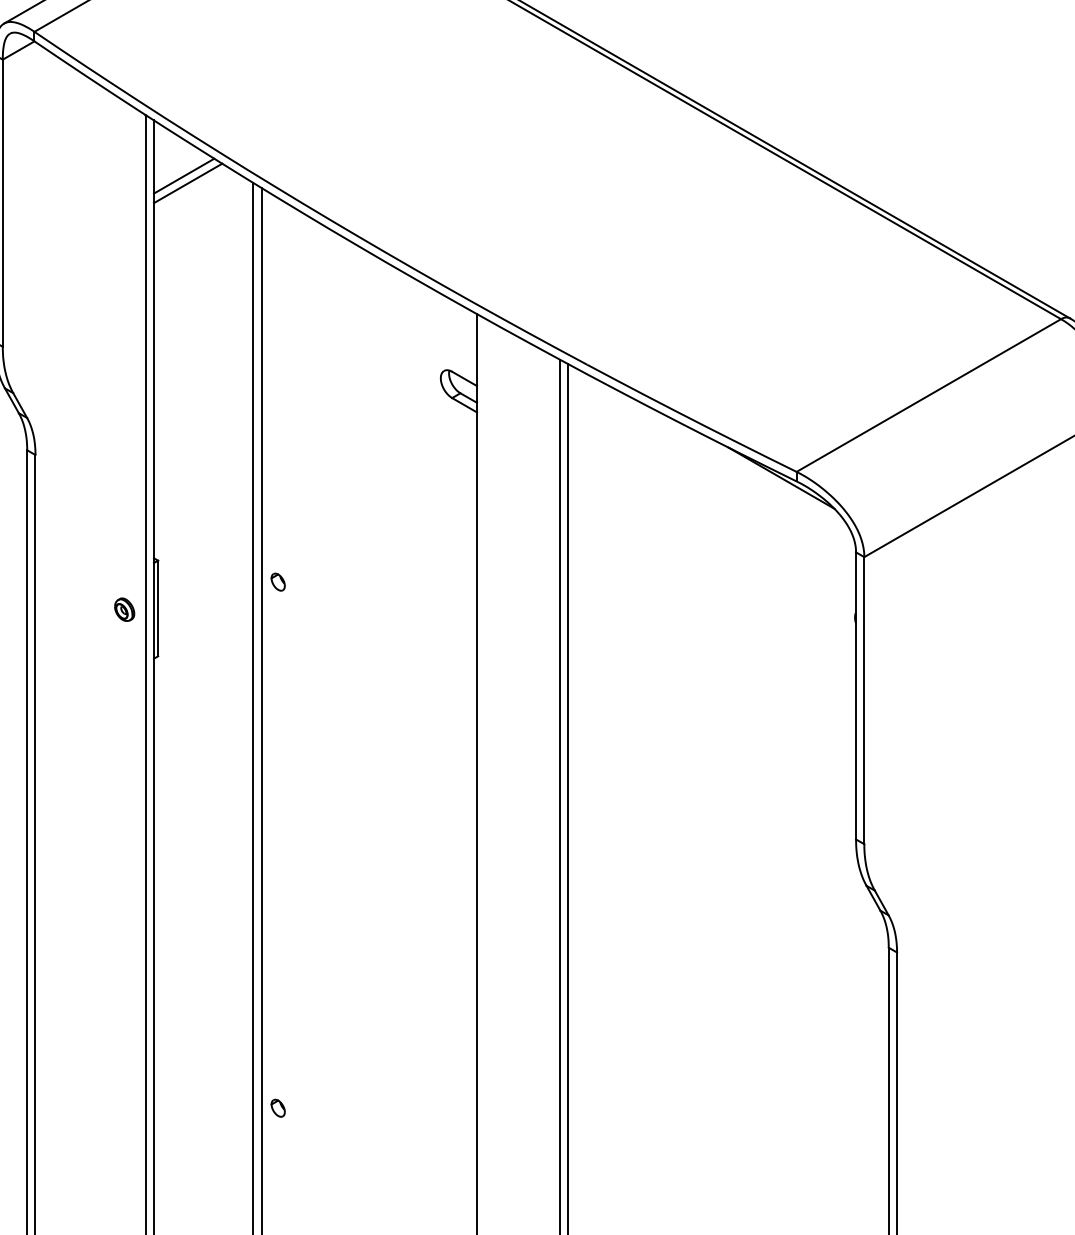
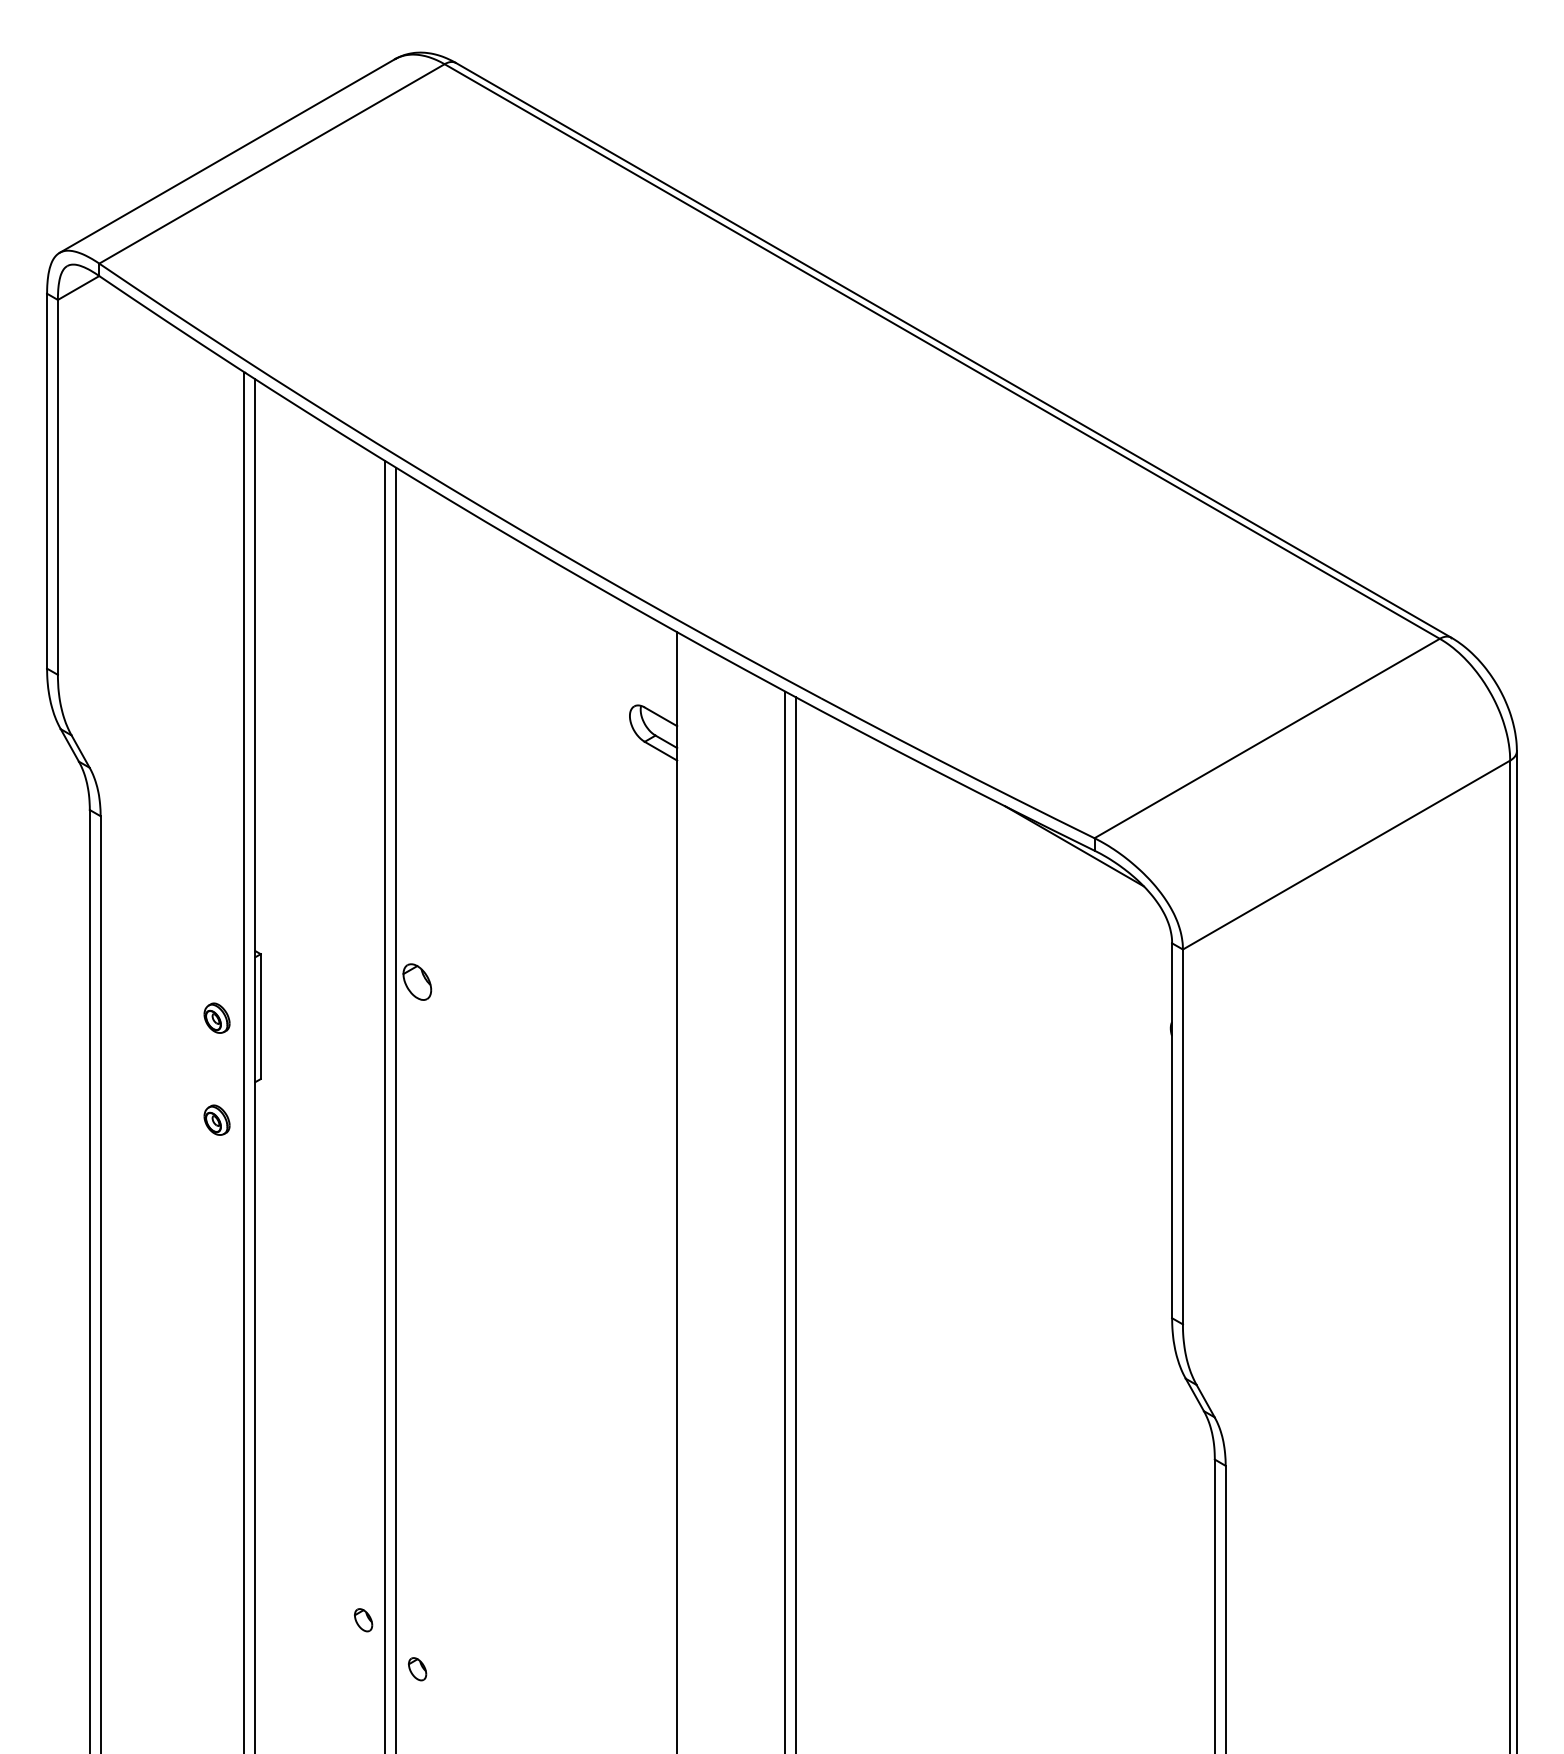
line: (183, 175) -> (294, 451), removed
line: (187, 183) -> (299, 461), removed
part: (278, 582) -> (417, 982), size x1.6
part: (124, 687) -> (216, 1119), added
part: (236, 1070) -> (363, 1620), added

